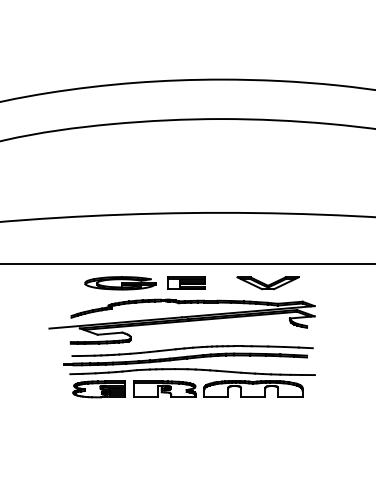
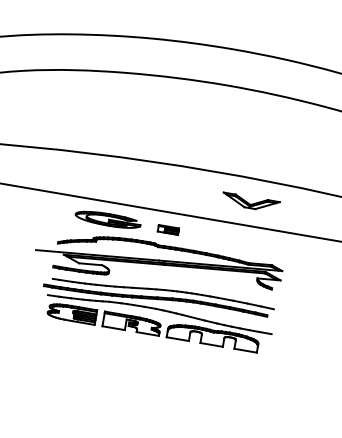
part: (186, 282) -> (168, 229), size x0.6
part: (267, 283) -> (250, 202), moved

